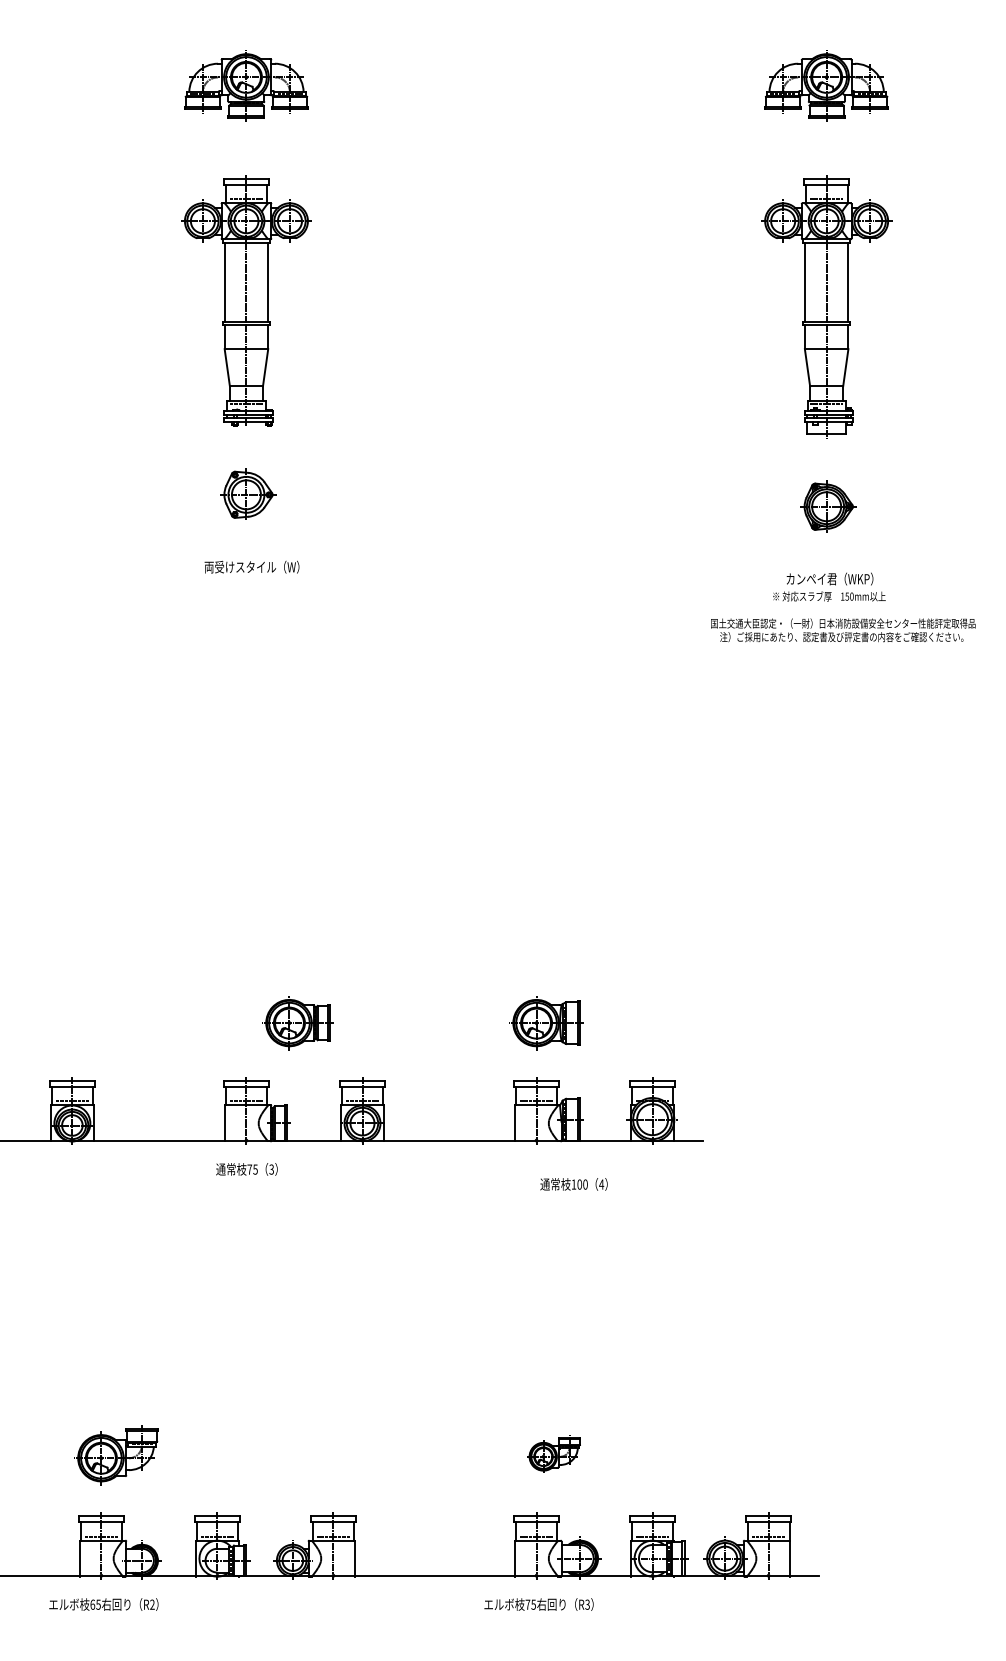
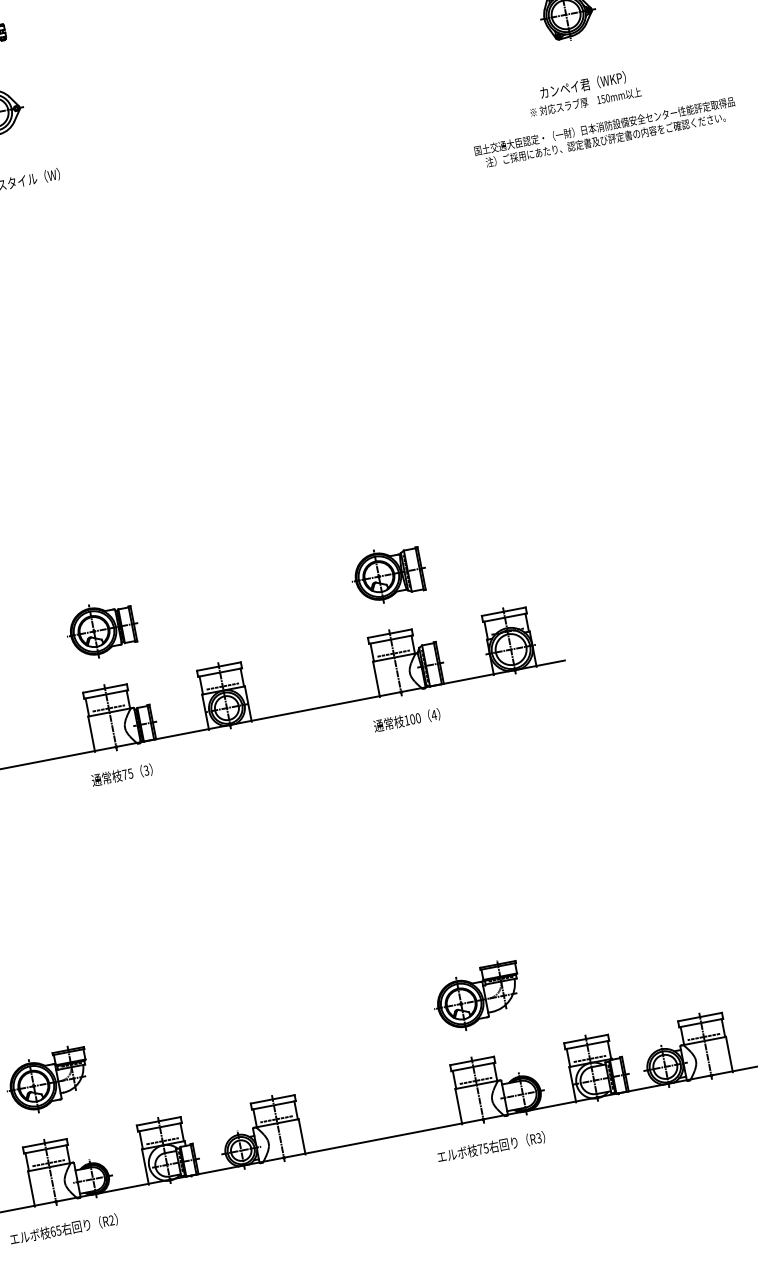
part: (297, 1023) -> (102, 630), moved
text: (573, 1184) -> (406, 720), moved
part: (553, 1454) -> (477, 997), size x1.67

